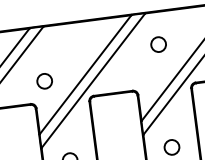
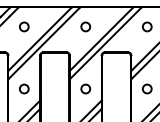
circle: (44, 80) -> (85, 26), moved

